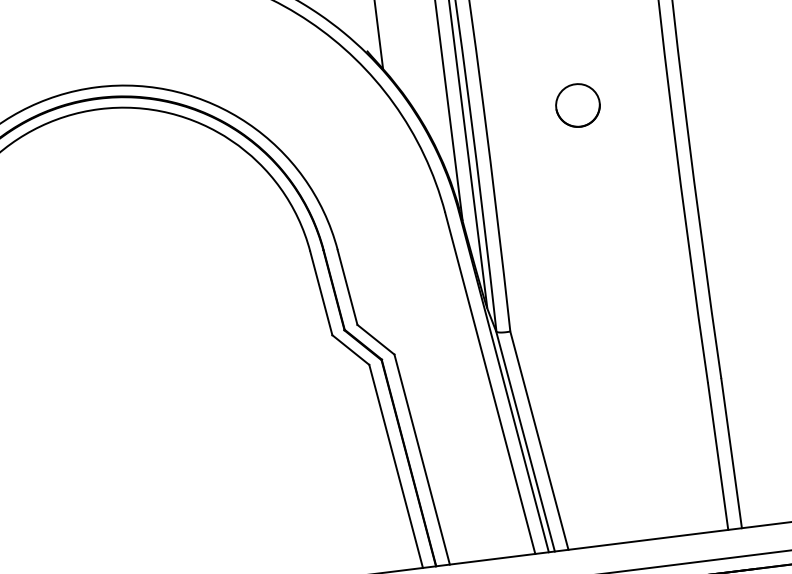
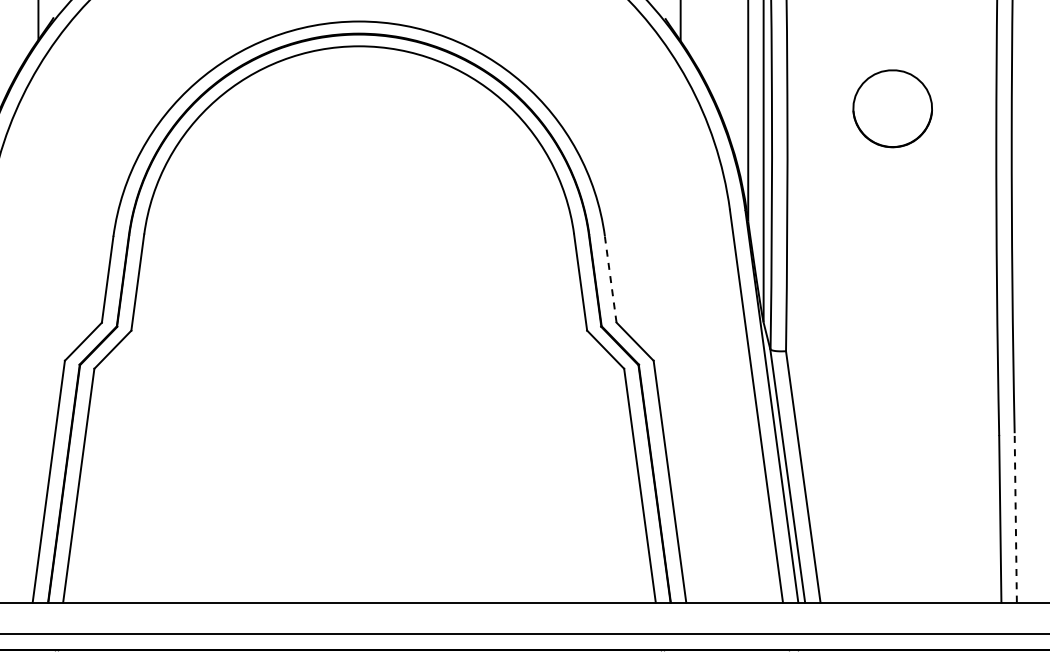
part: (577, 105) -> (892, 108), size x1.6
line: (347, 287) -> (610, 279), solid -> dashed
line: (731, 453) -> (1015, 517), solid -> dashed

